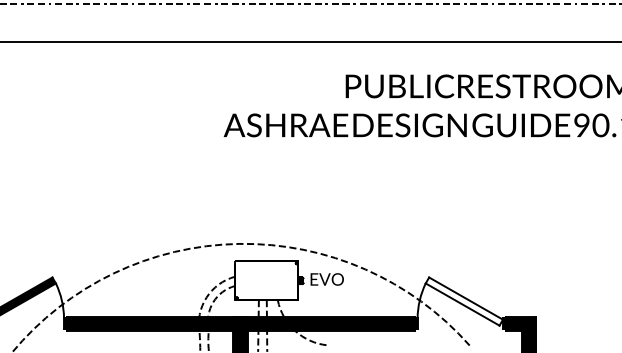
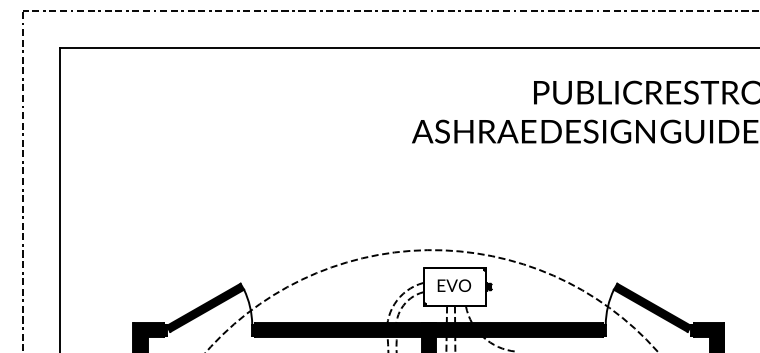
text: (327, 279) -> (454, 285), moved
fill: (464, 301) -> (652, 307), added

